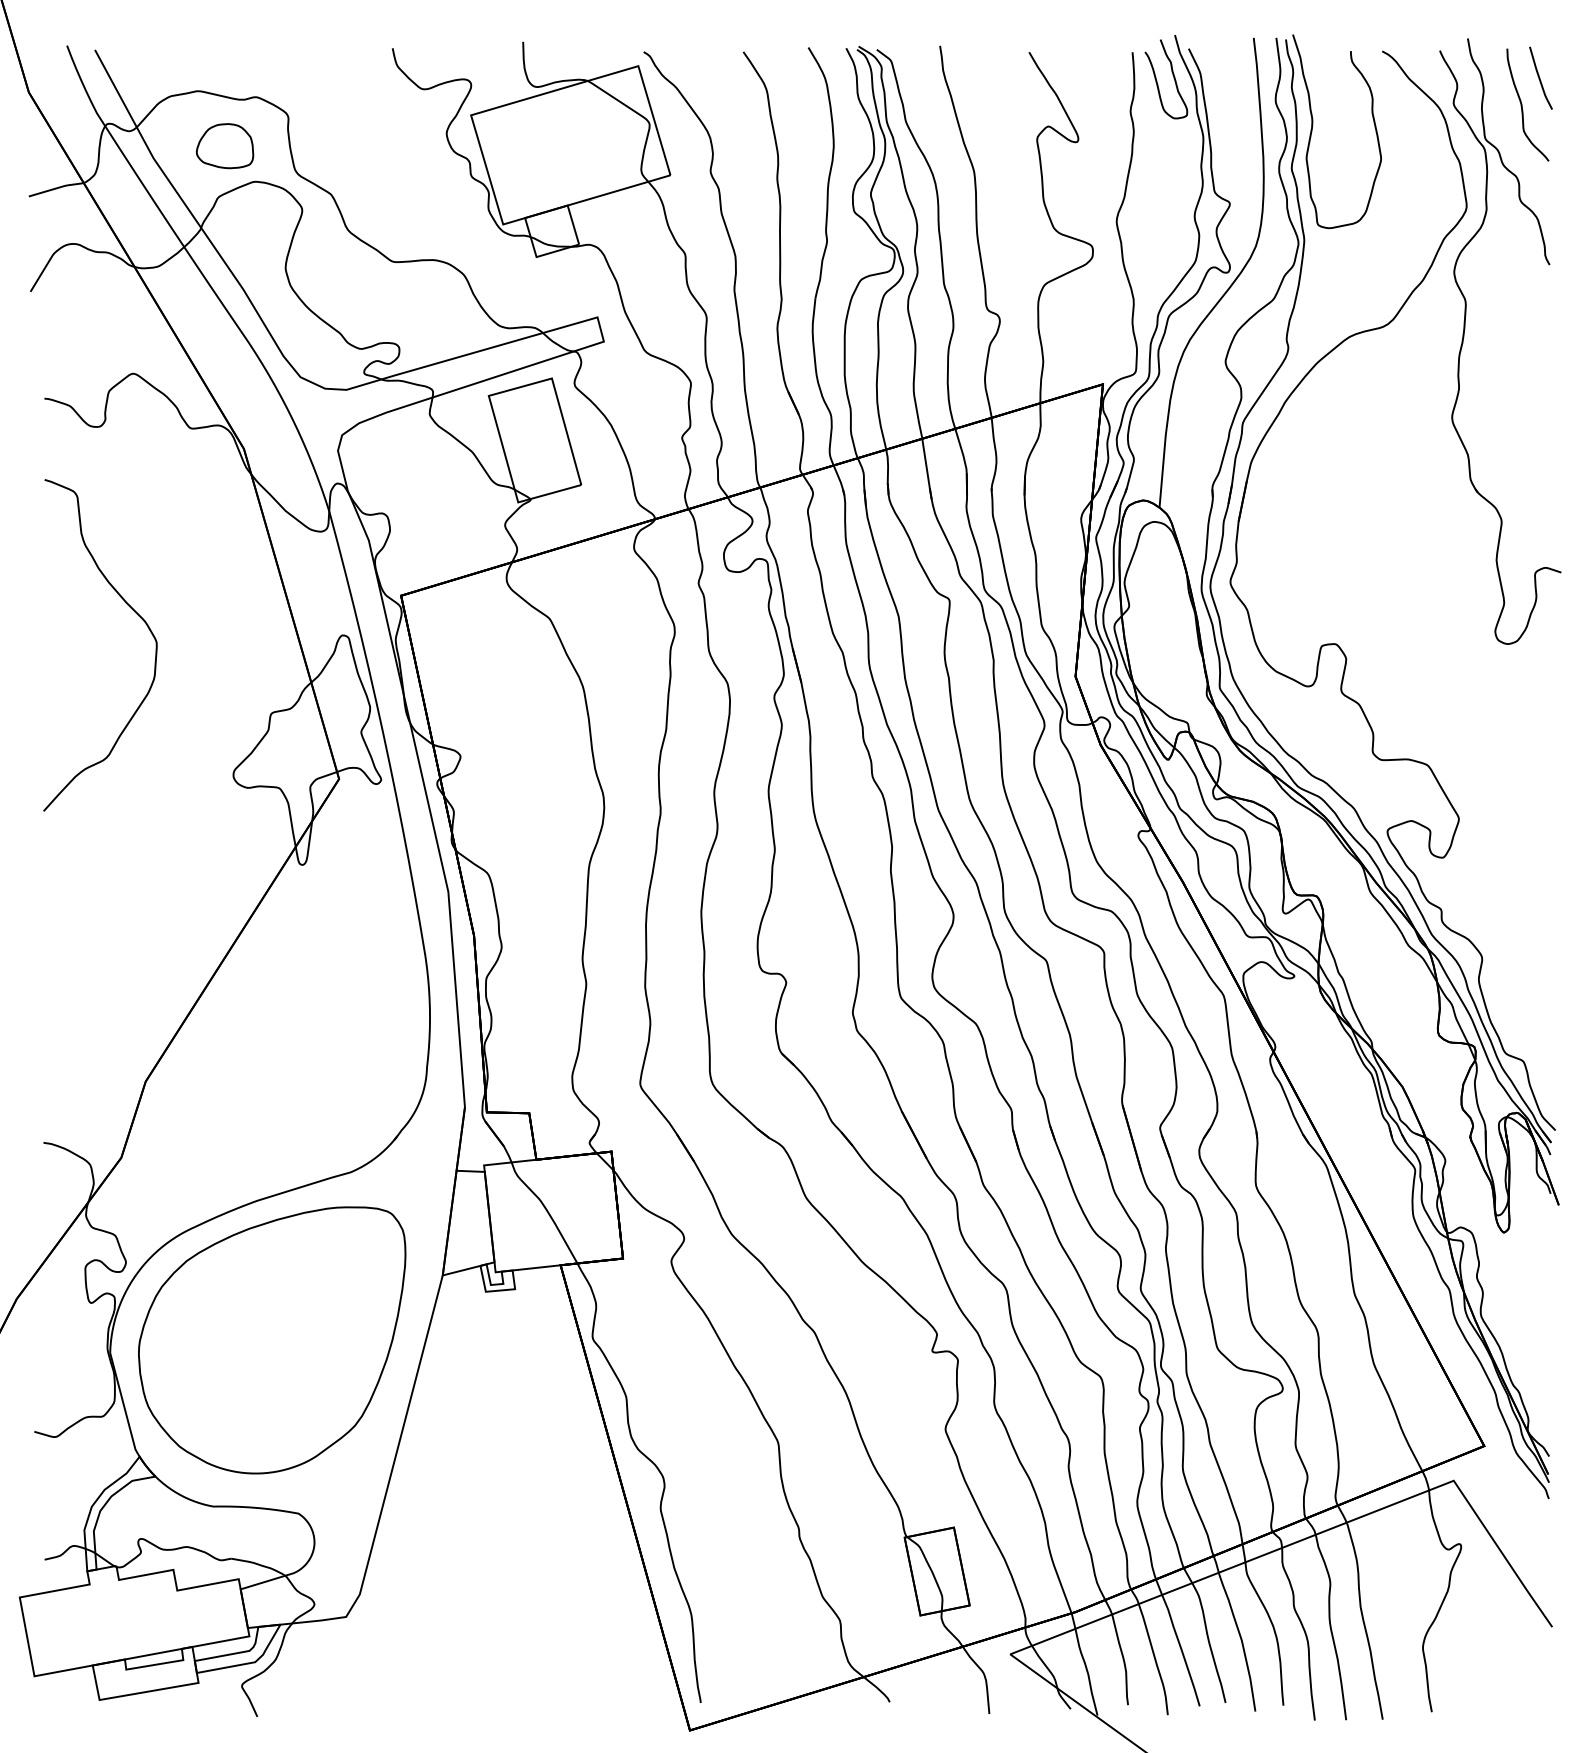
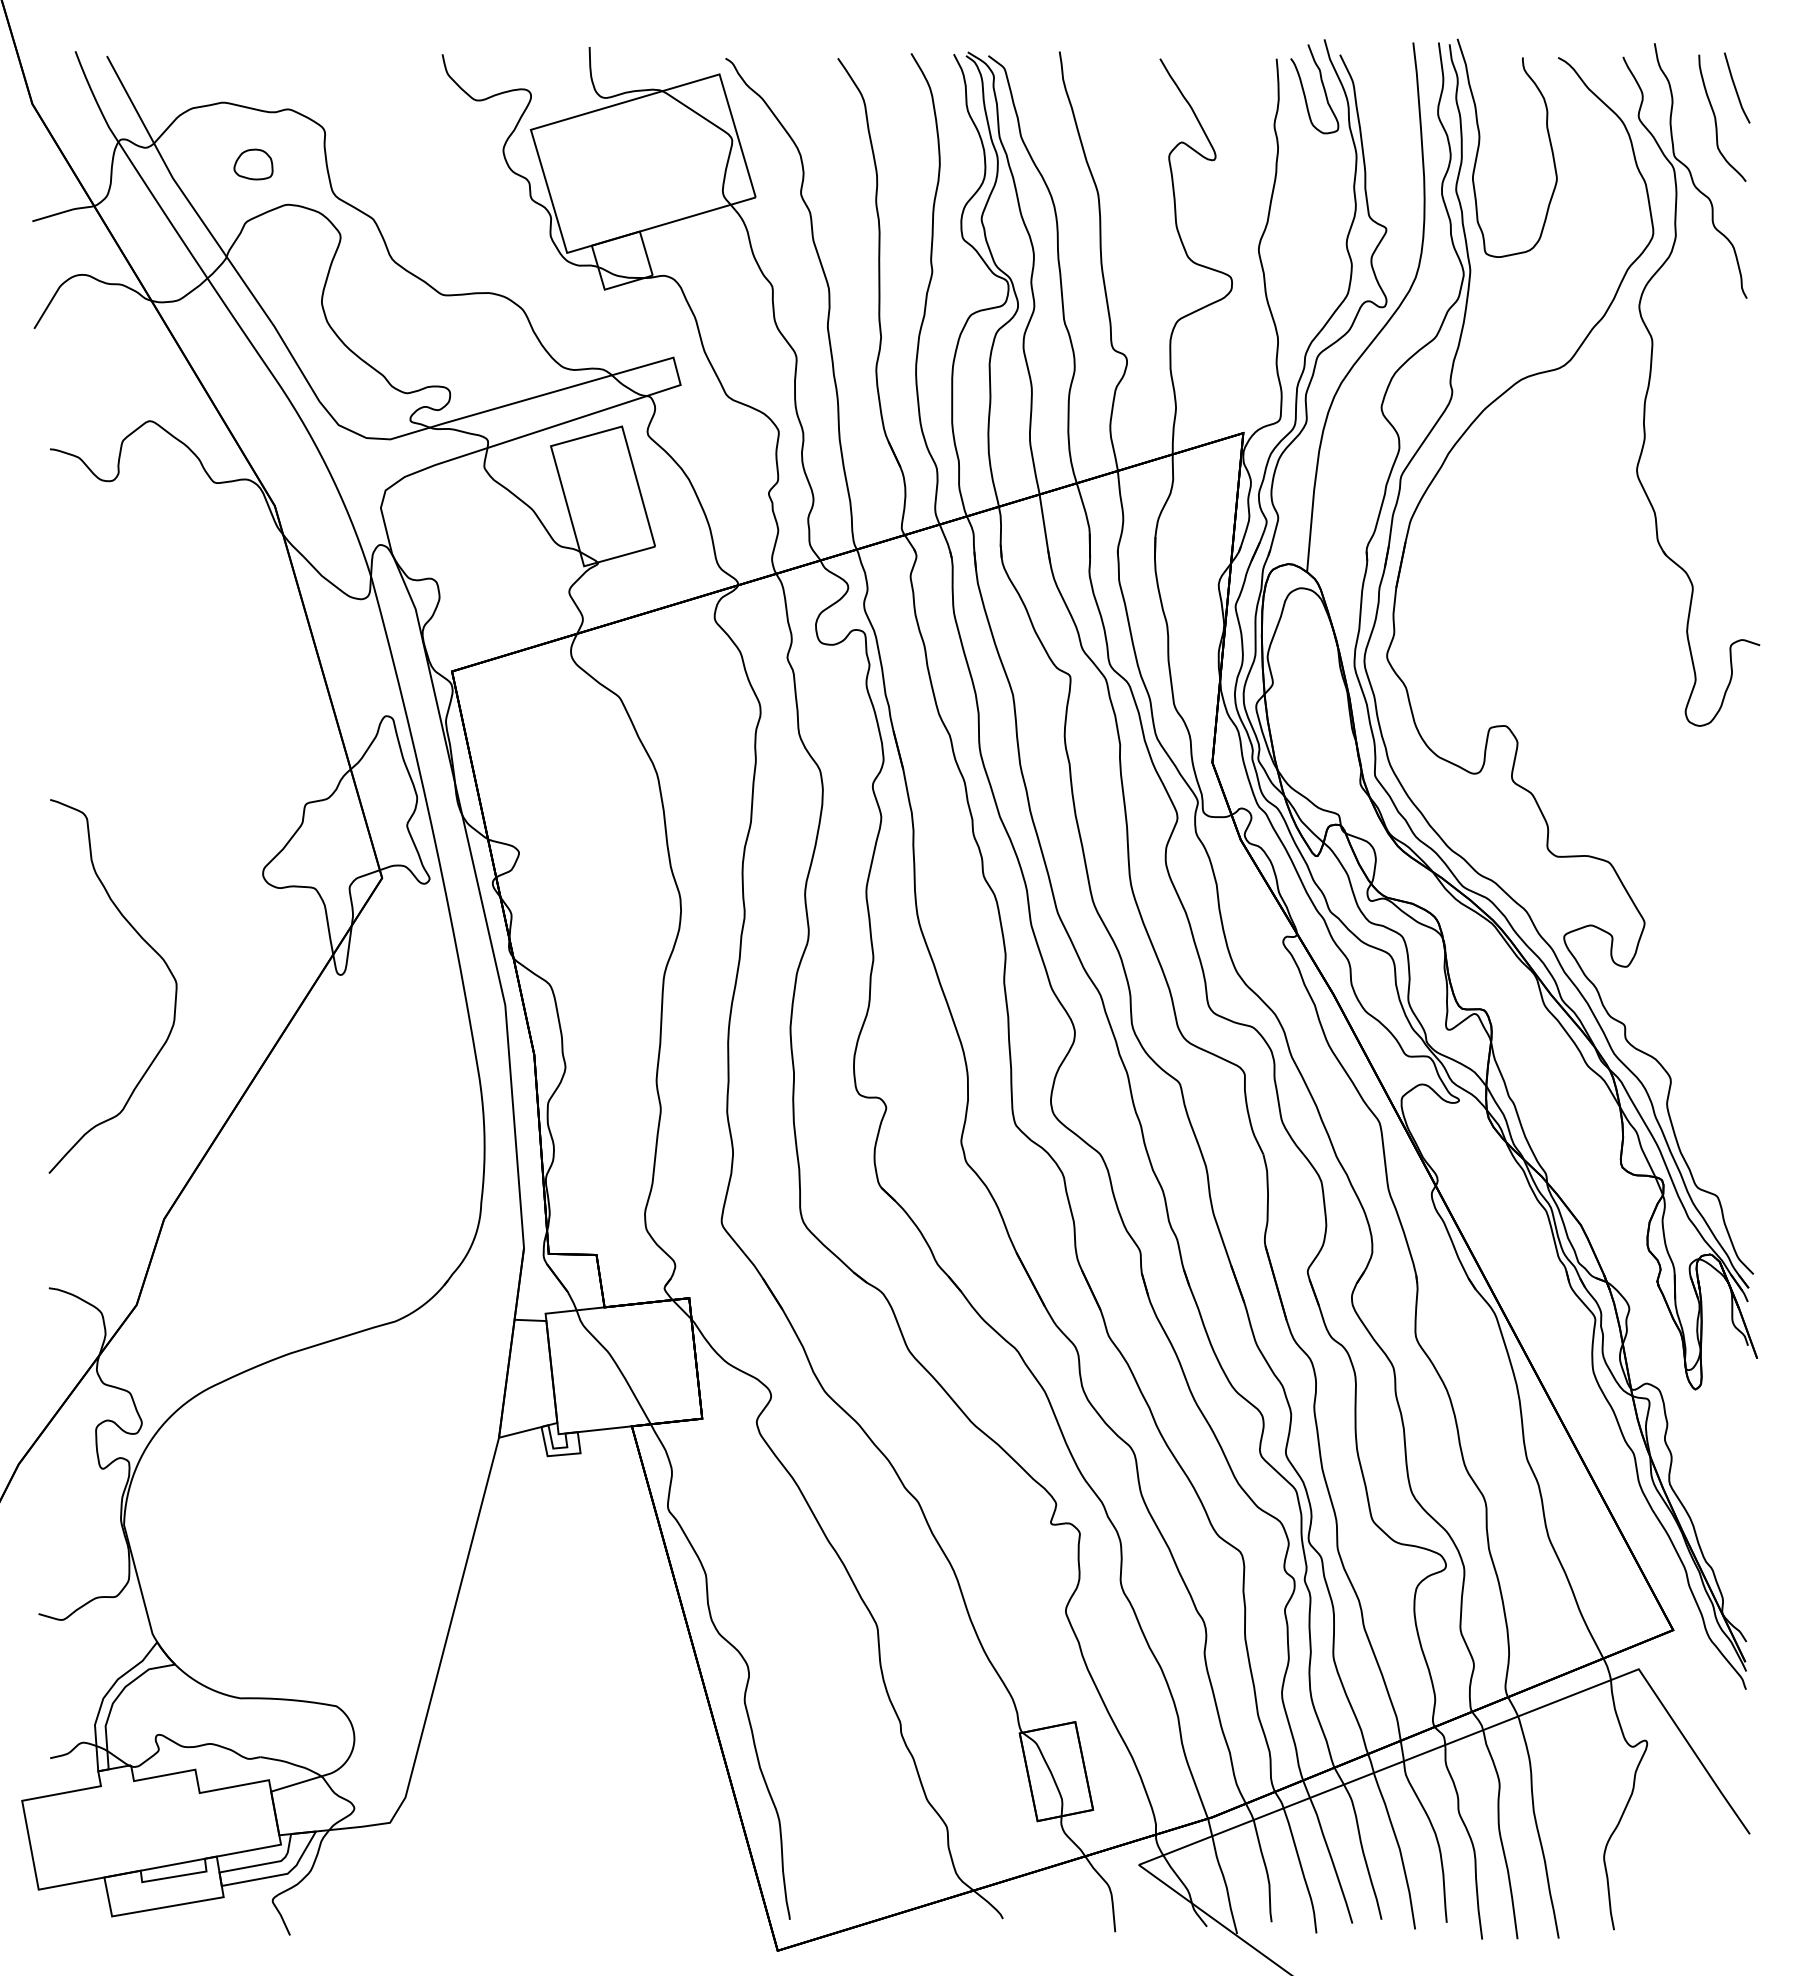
part: (224, 146) -> (253, 164), size x0.6
curve: (133, 610) -> (150, 947), moved
part: (272, 1339) -> (306, 1510), removed

